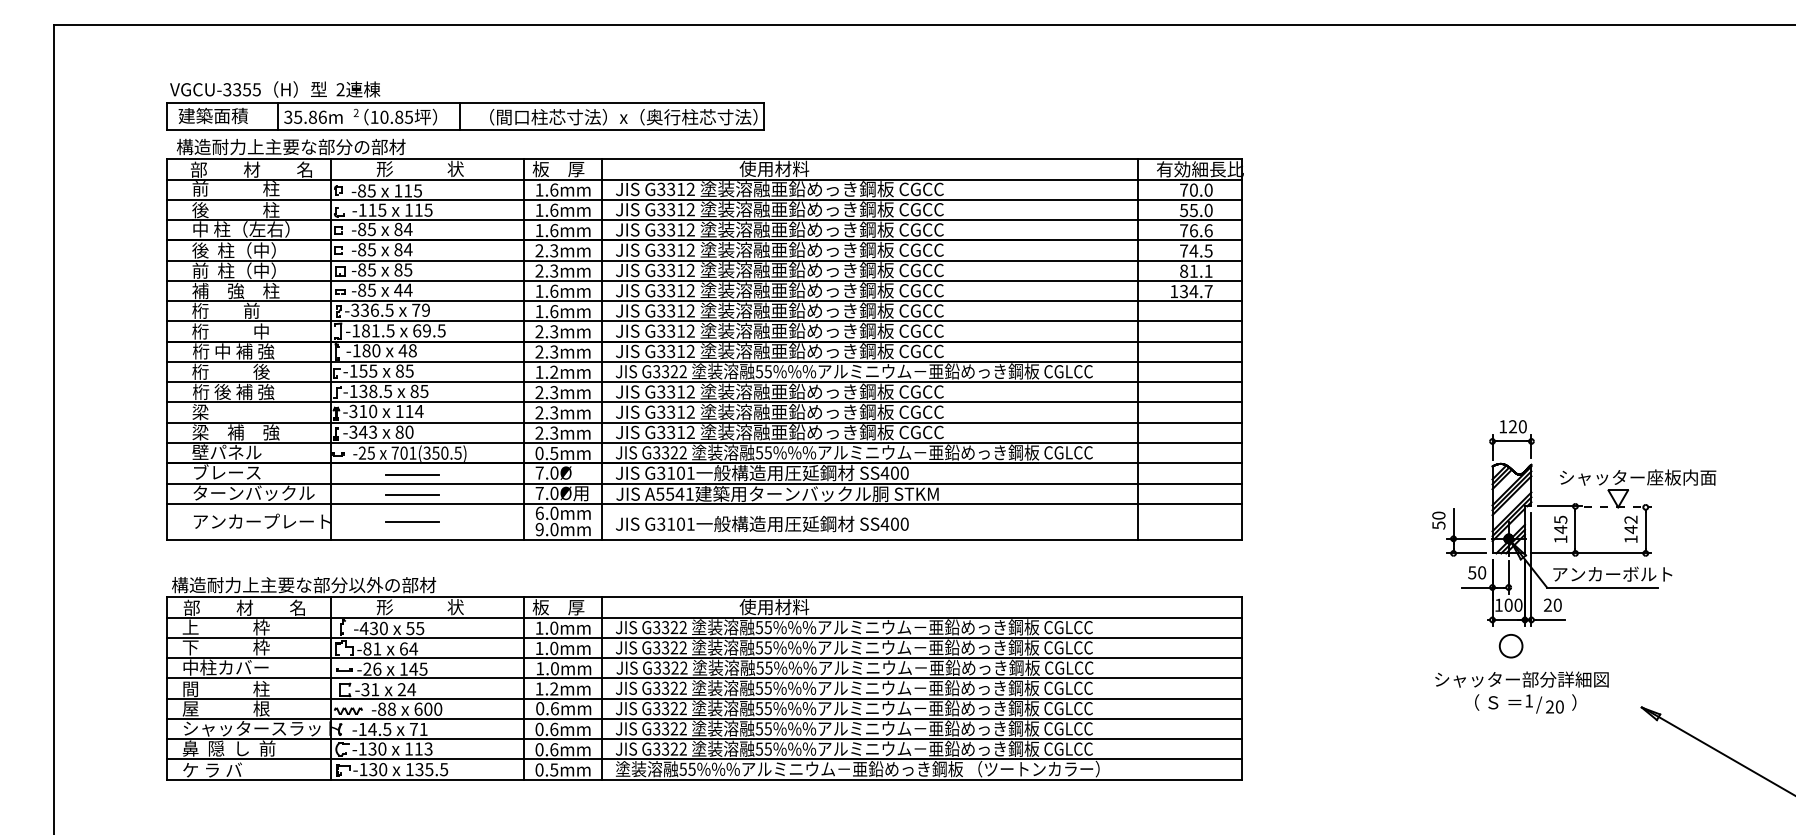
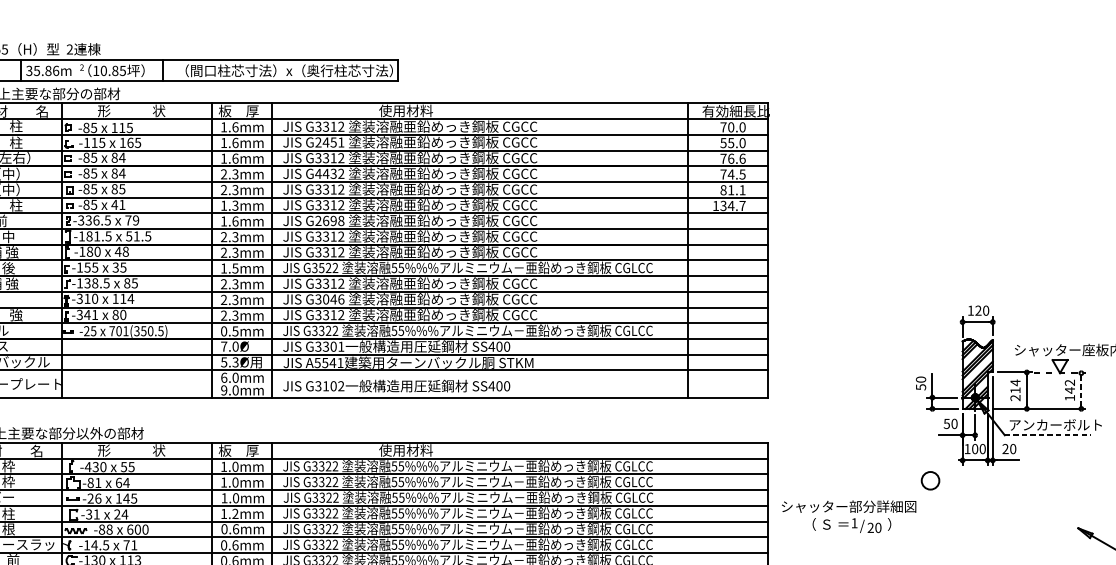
text: (418, 209) -> (130, 142), 115 -> 165
text: (675, 209) -> (329, 142), G3312 -> G2451
text: (670, 249) -> (325, 173), G3312 -> G4432
text: (407, 289) -> (121, 204), 44 -> 41
text: (554, 290) -> (235, 205), 1.6mm -> 1.3mm
text: (675, 310) -> (329, 220), G3312 -> G2698
text: (421, 330) -> (132, 236), 69.5 -> 51.5
text: (399, 370) -> (115, 267), 85 -> 35
text: (554, 371) -> (235, 267), 1.2mm -> 1.5mm
text: (665, 371) -> (321, 267), G3322 -> G3522
text: (680, 411) -> (333, 298), G3312 -> G3046
text: (372, 431) -> (94, 314), -343 -> -341
text: (671, 472) -> (326, 346), G3101 -> G3301
line: (412, 474) -> (125, 347), removed
text: (546, 493) -> (229, 362), 7.0Ø -> 5.3Ø
line: (412, 495) -> (125, 363), removed
line: (412, 521) -> (125, 384), removed
text: (690, 523) -> (341, 385), G3101 -> G3102
text: (1560, 529) -> (1015, 390), 145 -> 214
line: (1645, 530) -> (1081, 391), solid -> dashed
line: (1602, 587) -> (1047, 435), solid -> dashed
circle: (1510, 646) -> (930, 481), moved
text: (1521, 692) -> (848, 516), moved

